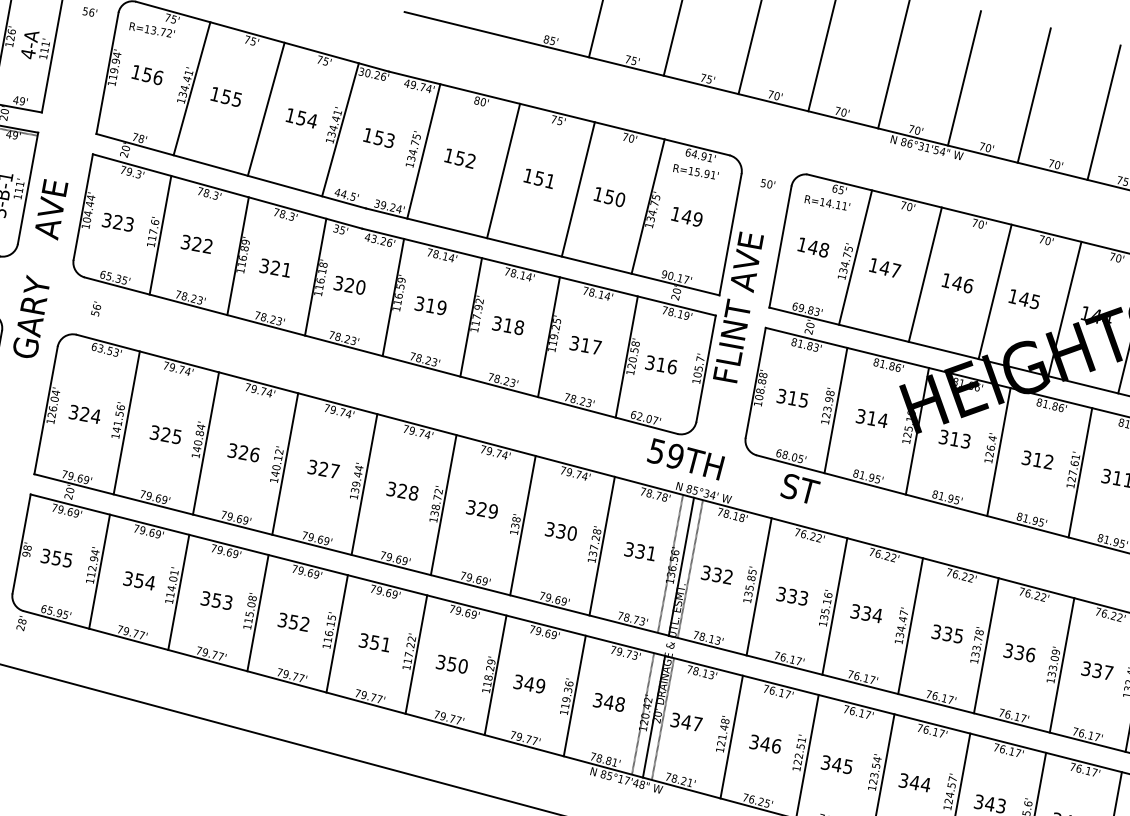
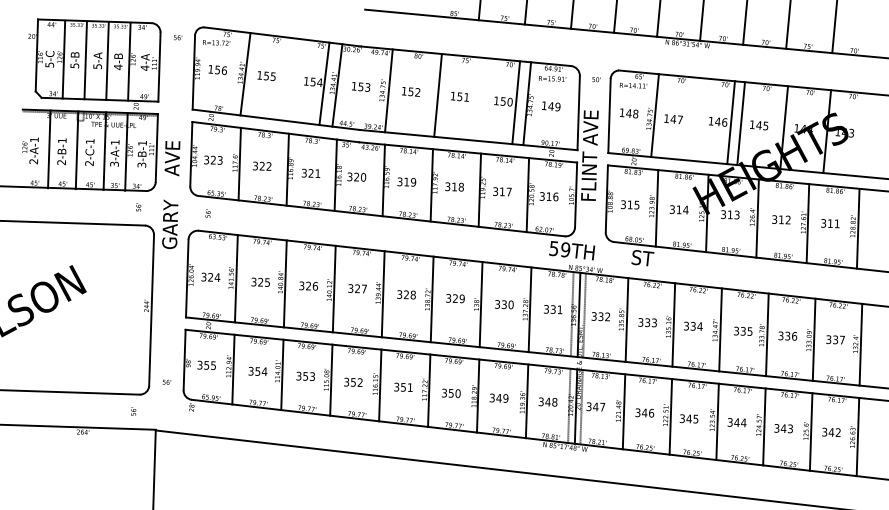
line: (266, 108) -> (324, 83), moved
line: (578, 189) -> (516, 102), moved
line: (924, 274) -> (730, 122), moved

